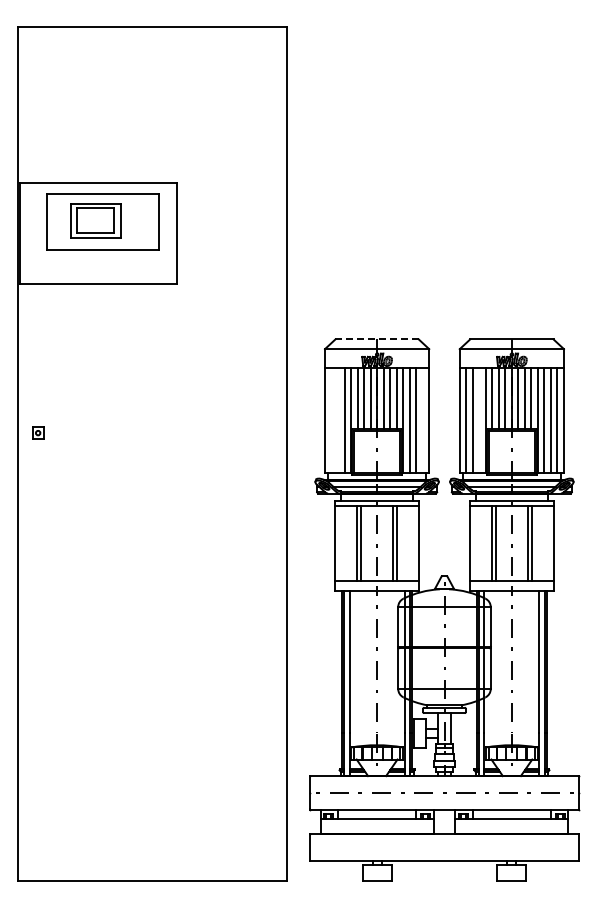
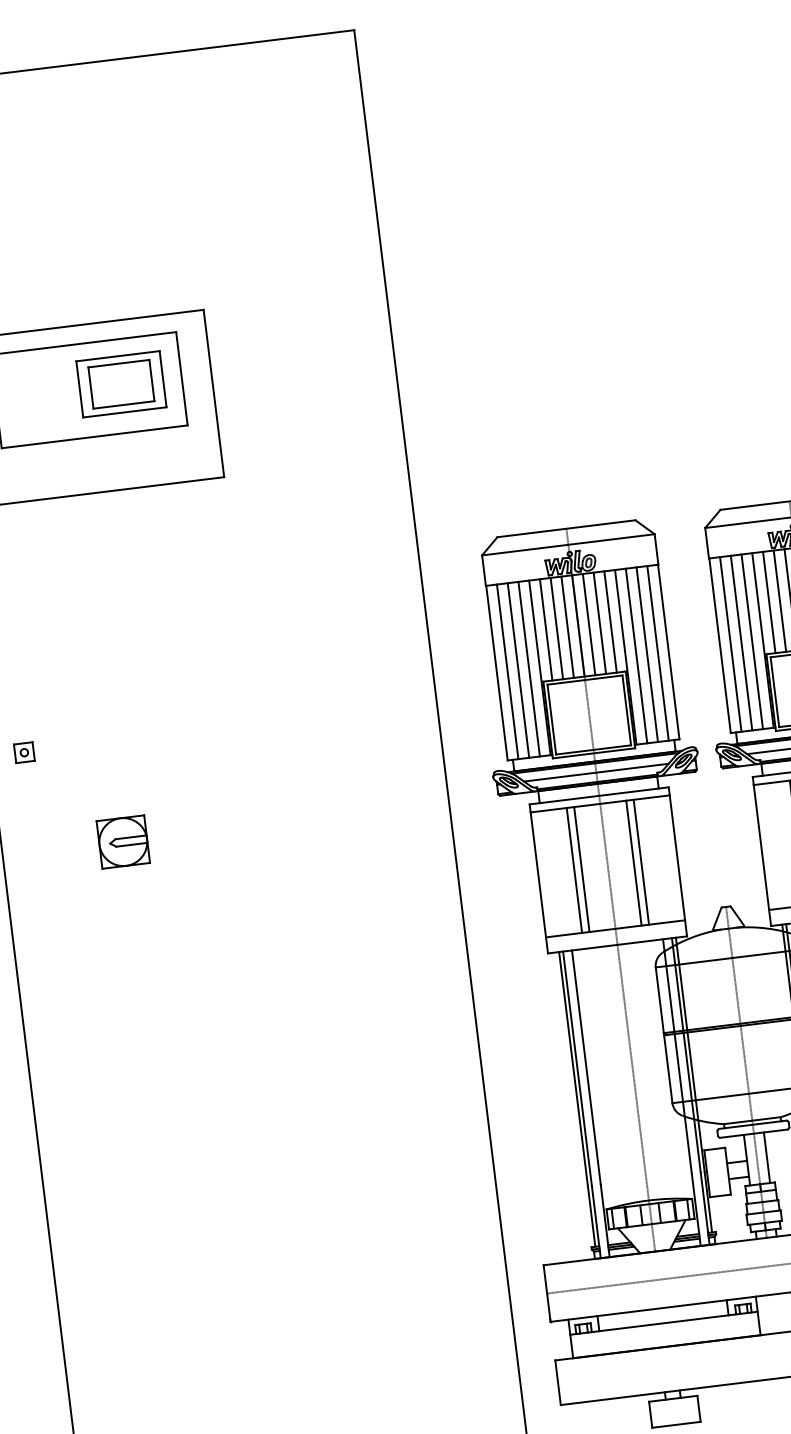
part: (95, 220) -> (120, 383), moved
line: (377, 339) -> (567, 528), dashed -> solid
line: (331, 420) -> (507, 672), added
line: (338, 420) -> (518, 670), added
line: (422, 420) -> (658, 653), added
line: (479, 420) -> (752, 642), added
part: (90, 493) -> (123, 842), added

